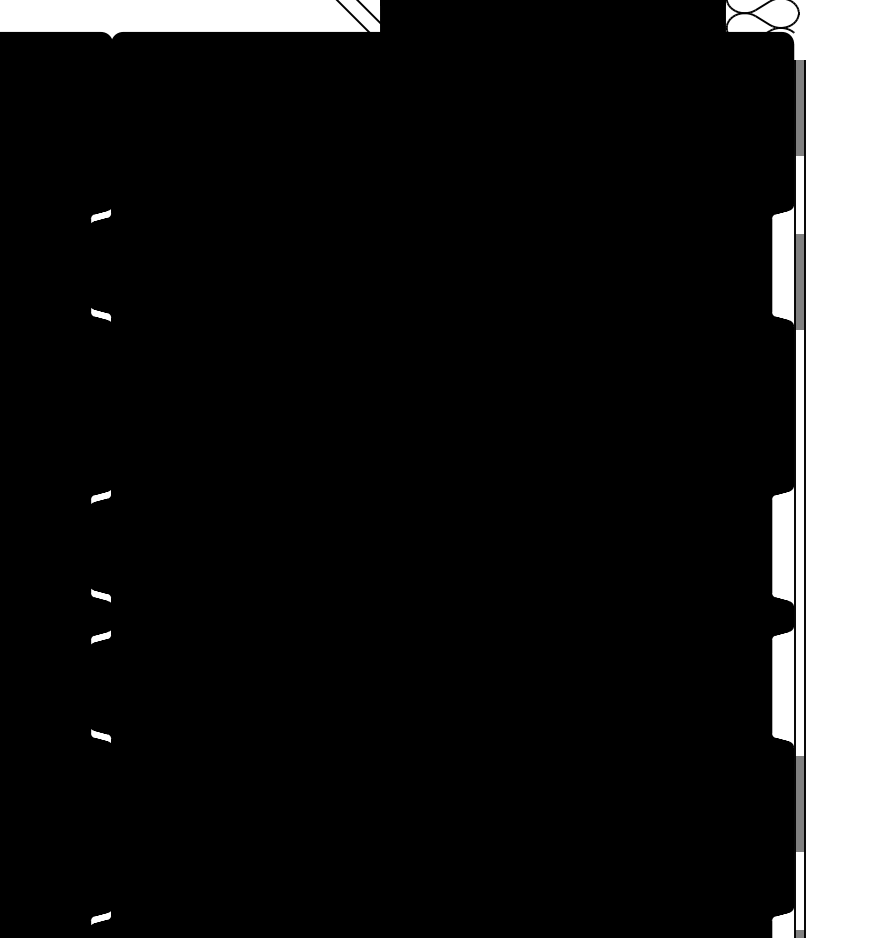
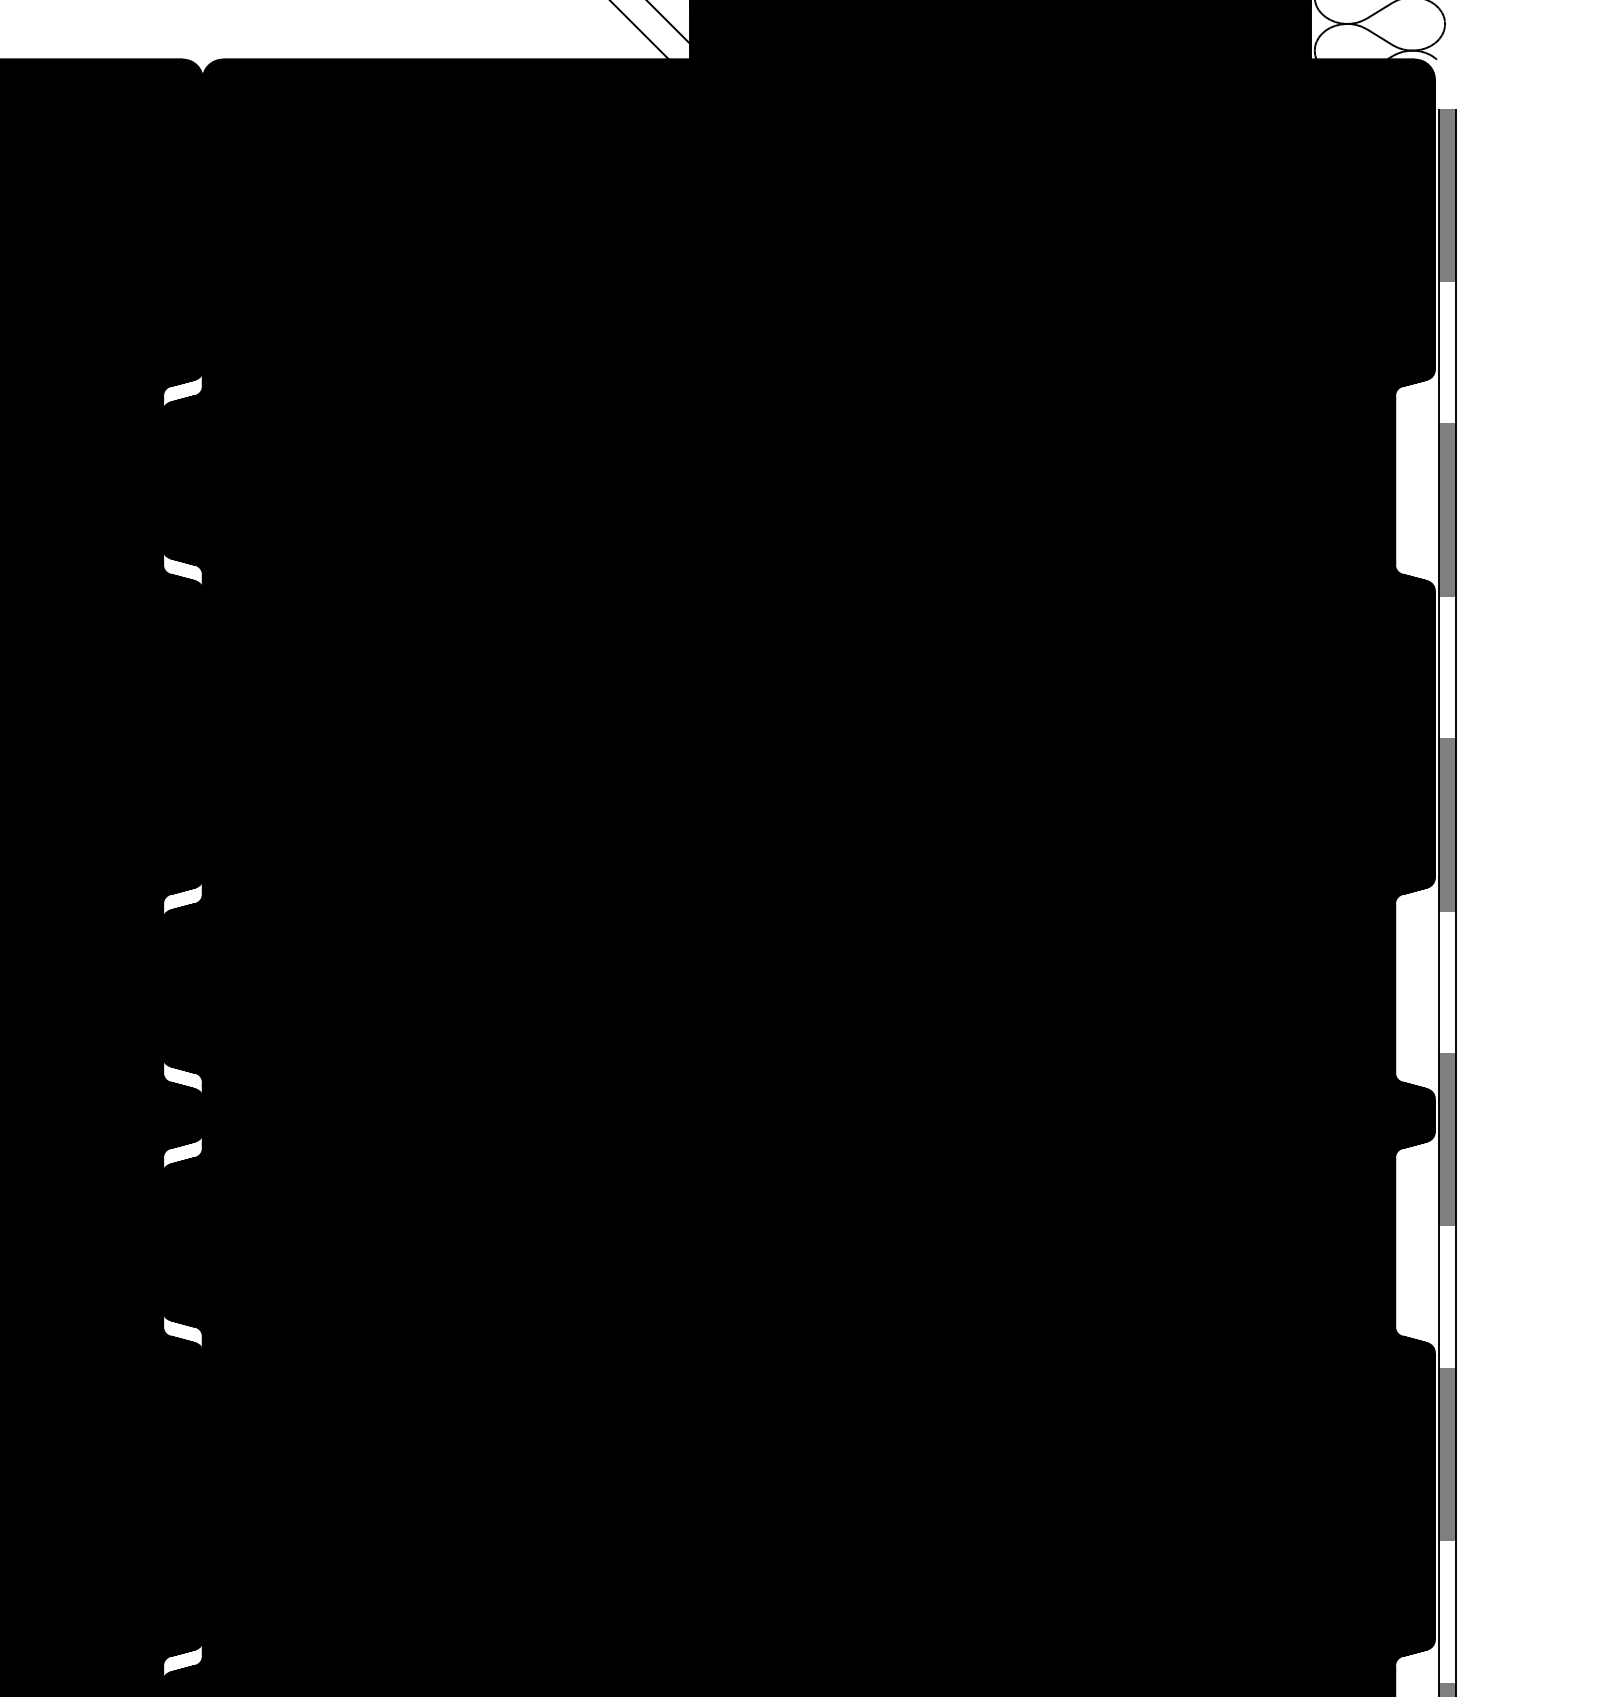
fill: (799, 455) -> (1446, 824), added
fill: (799, 629) -> (1446, 1138), added

